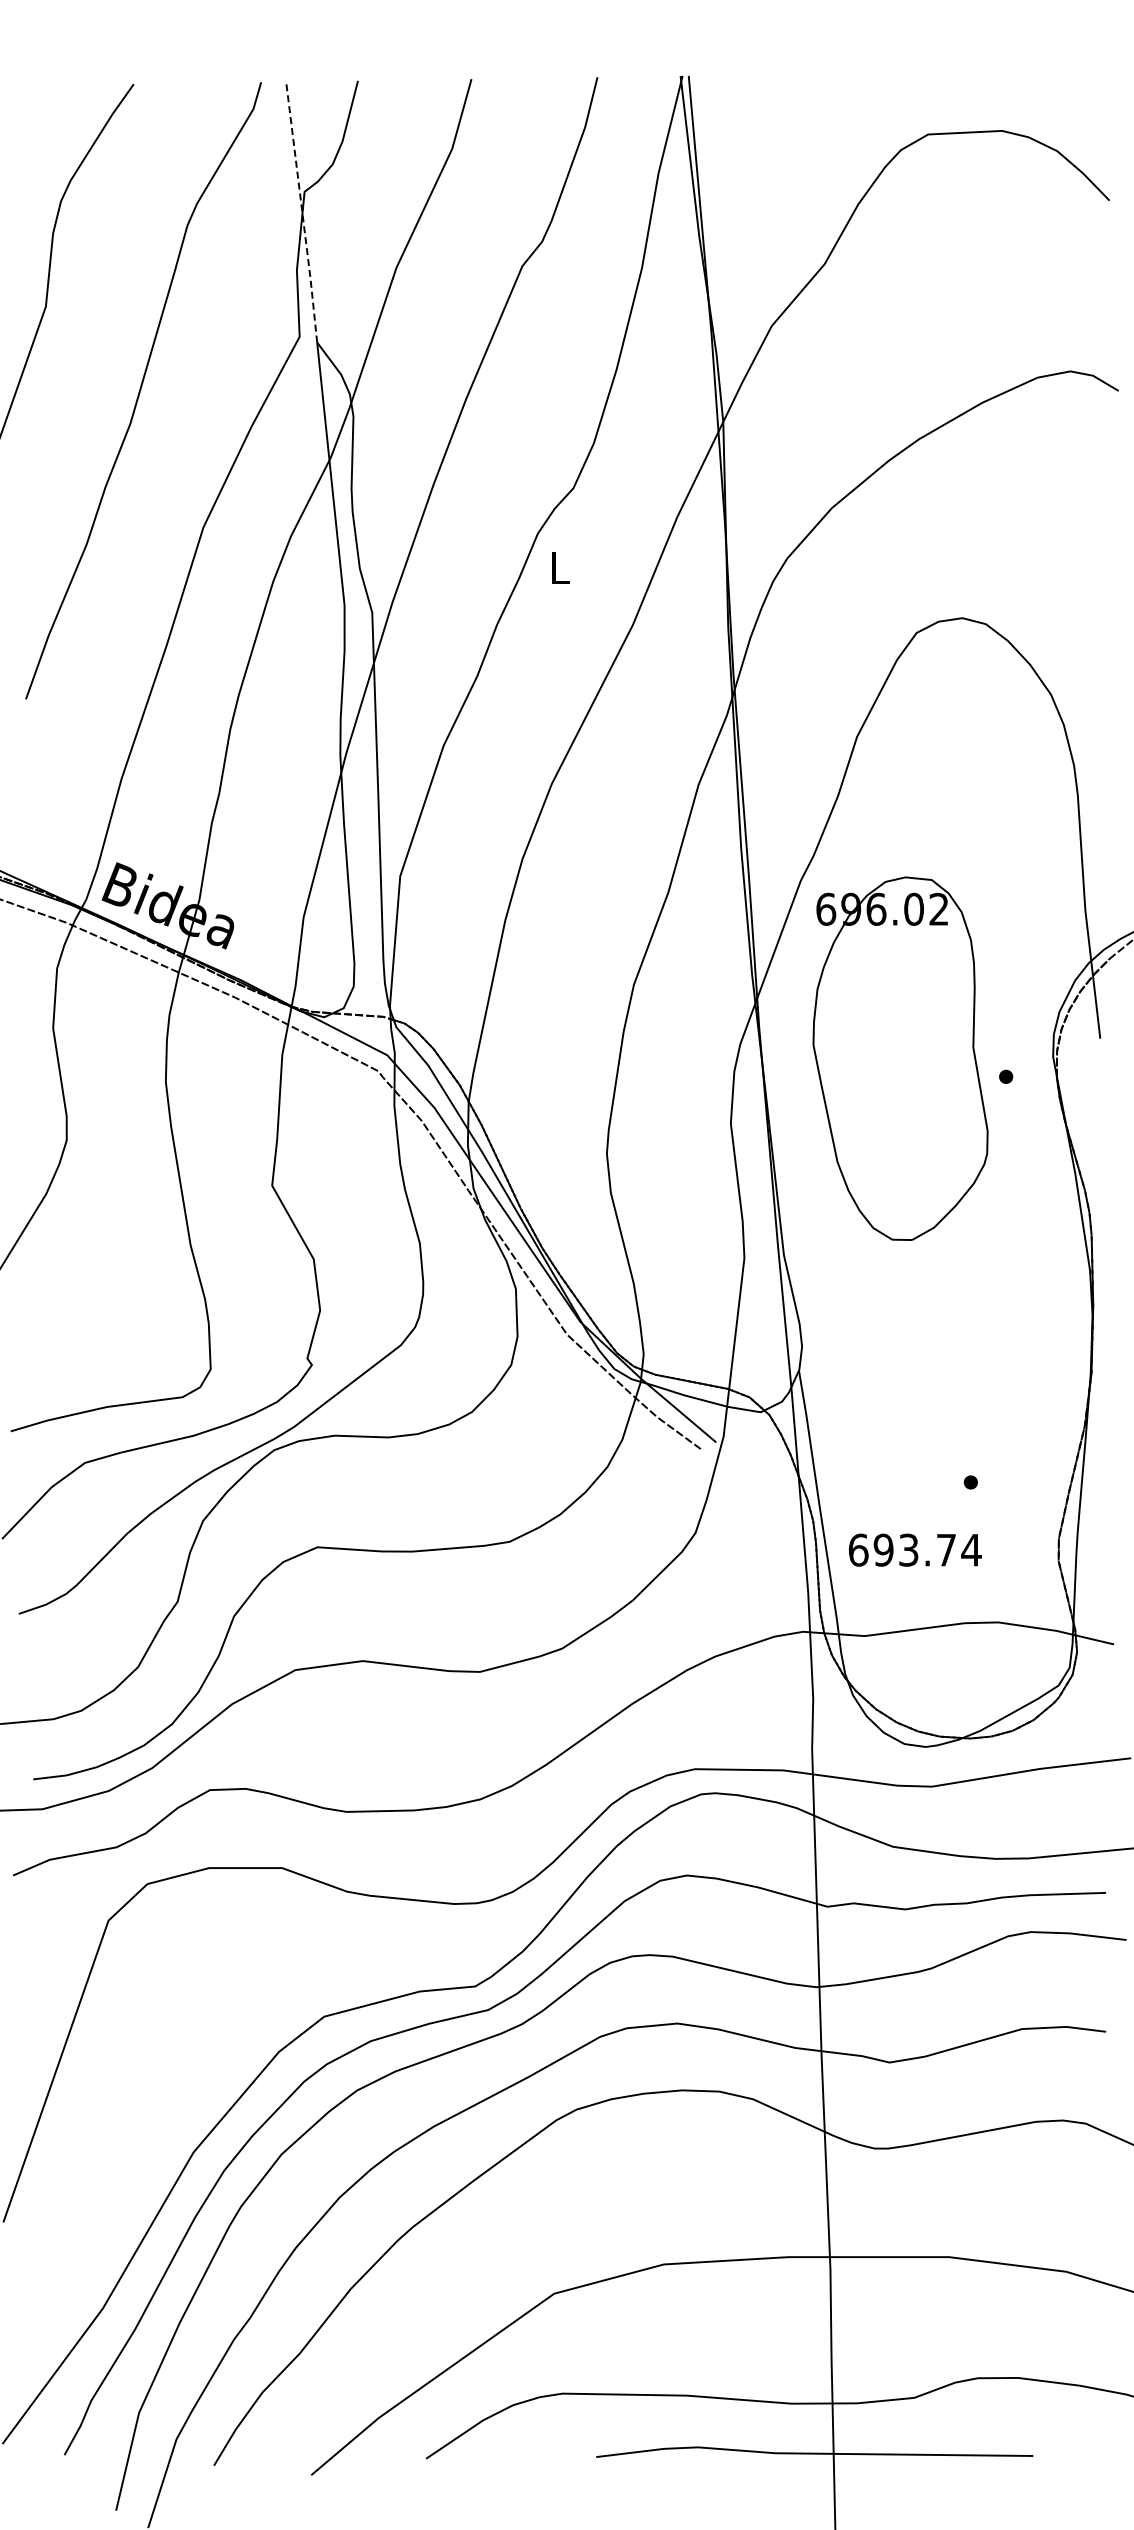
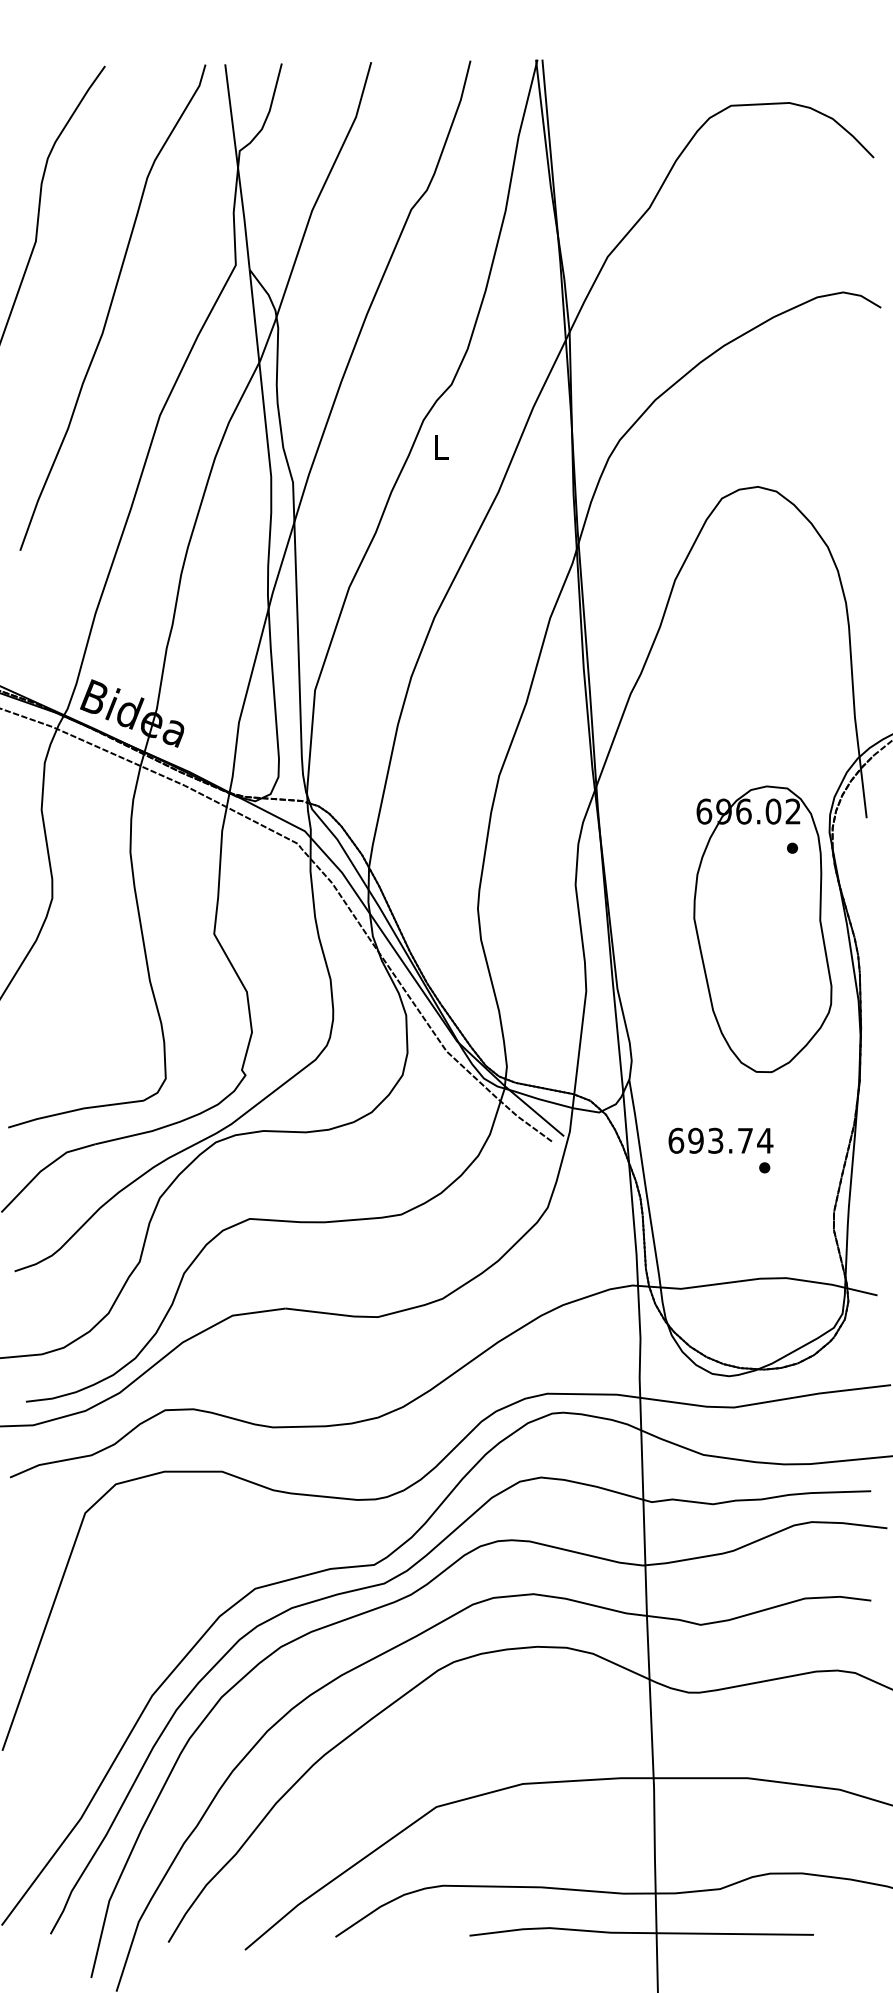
line: (302, 212) -> (238, 167), dashed -> solid
part: (900, 1058) -> (762, 929), moved
text: (915, 1549) -> (721, 1140), moved

